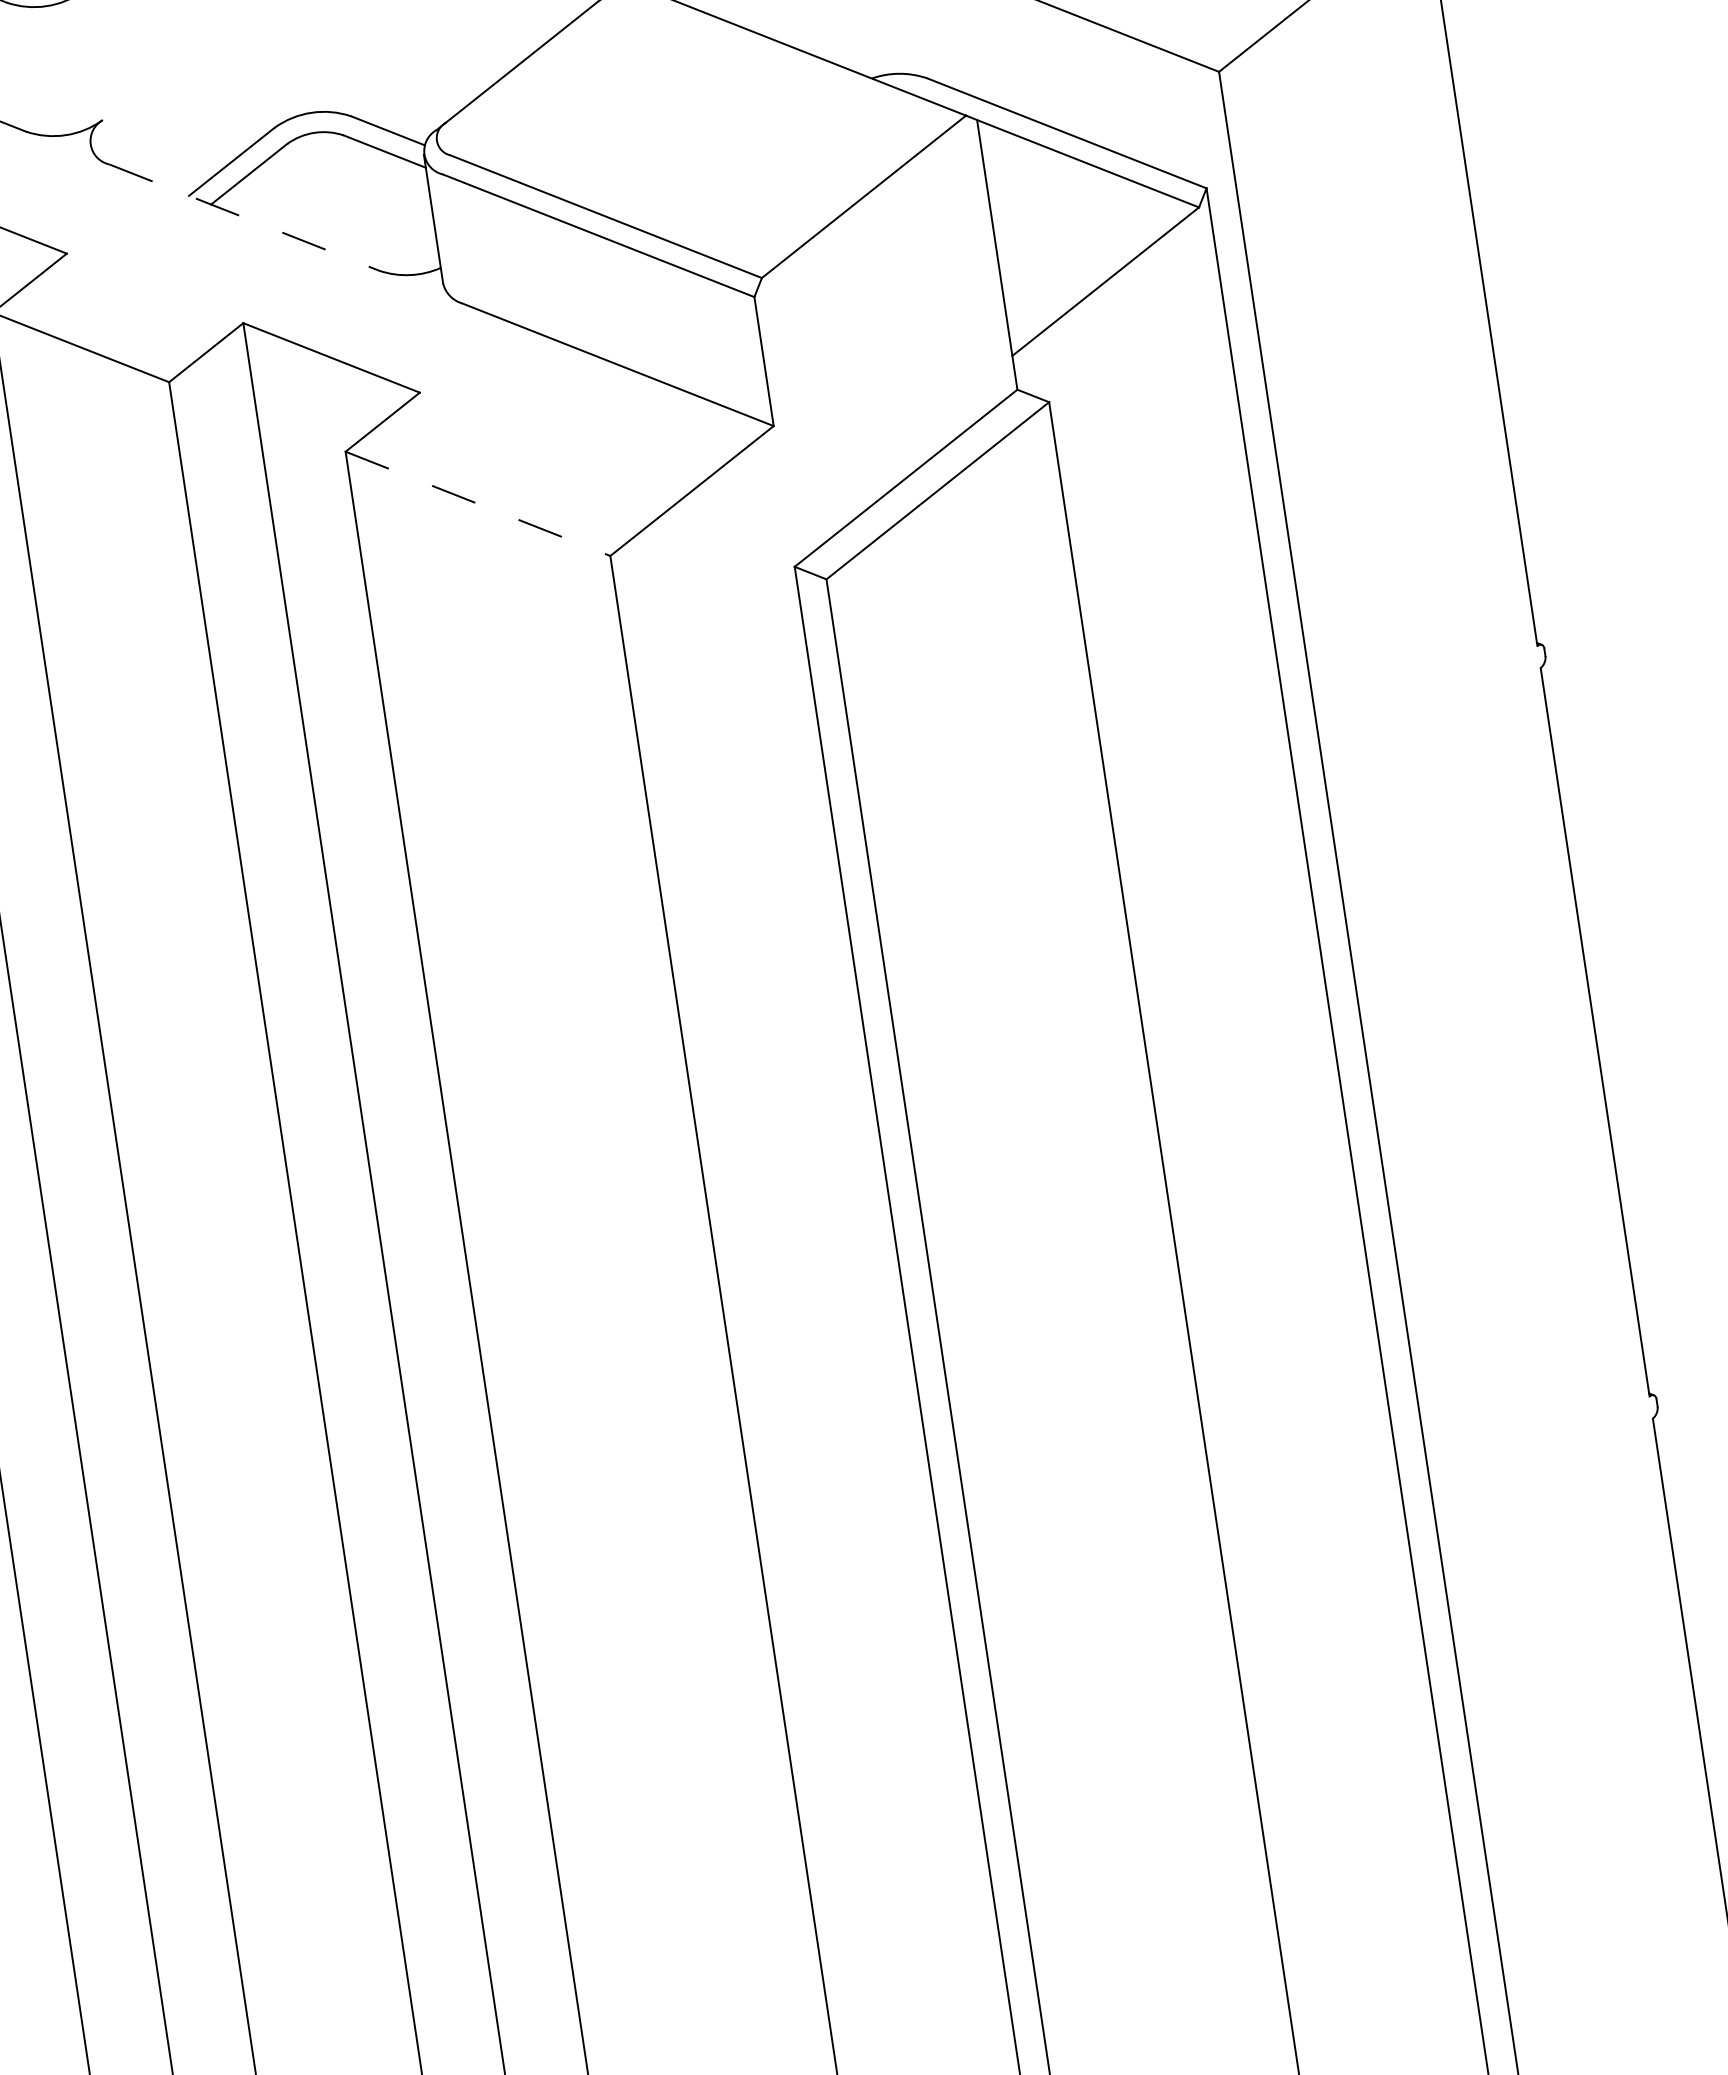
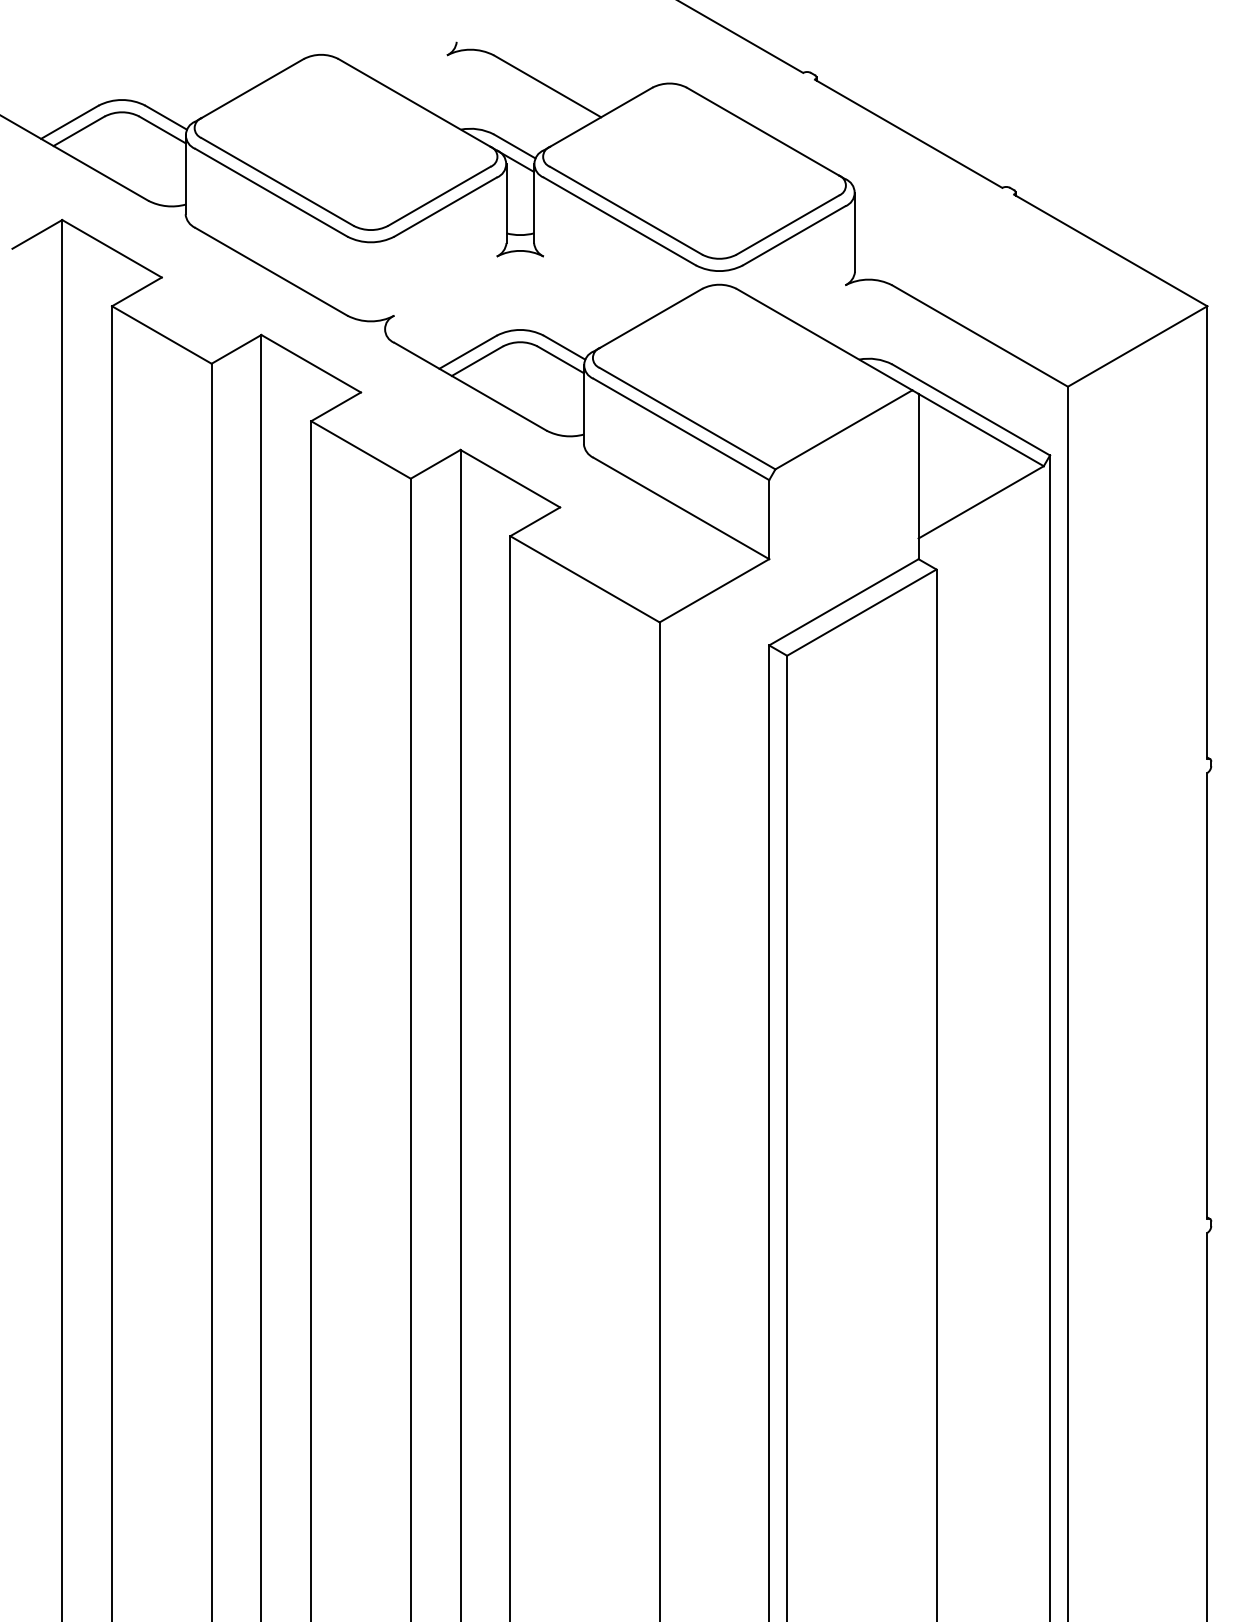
line: (244, 217) -> (470, 386), dashed -> solid
line: (478, 504) -> (585, 579), dashed -> solid

